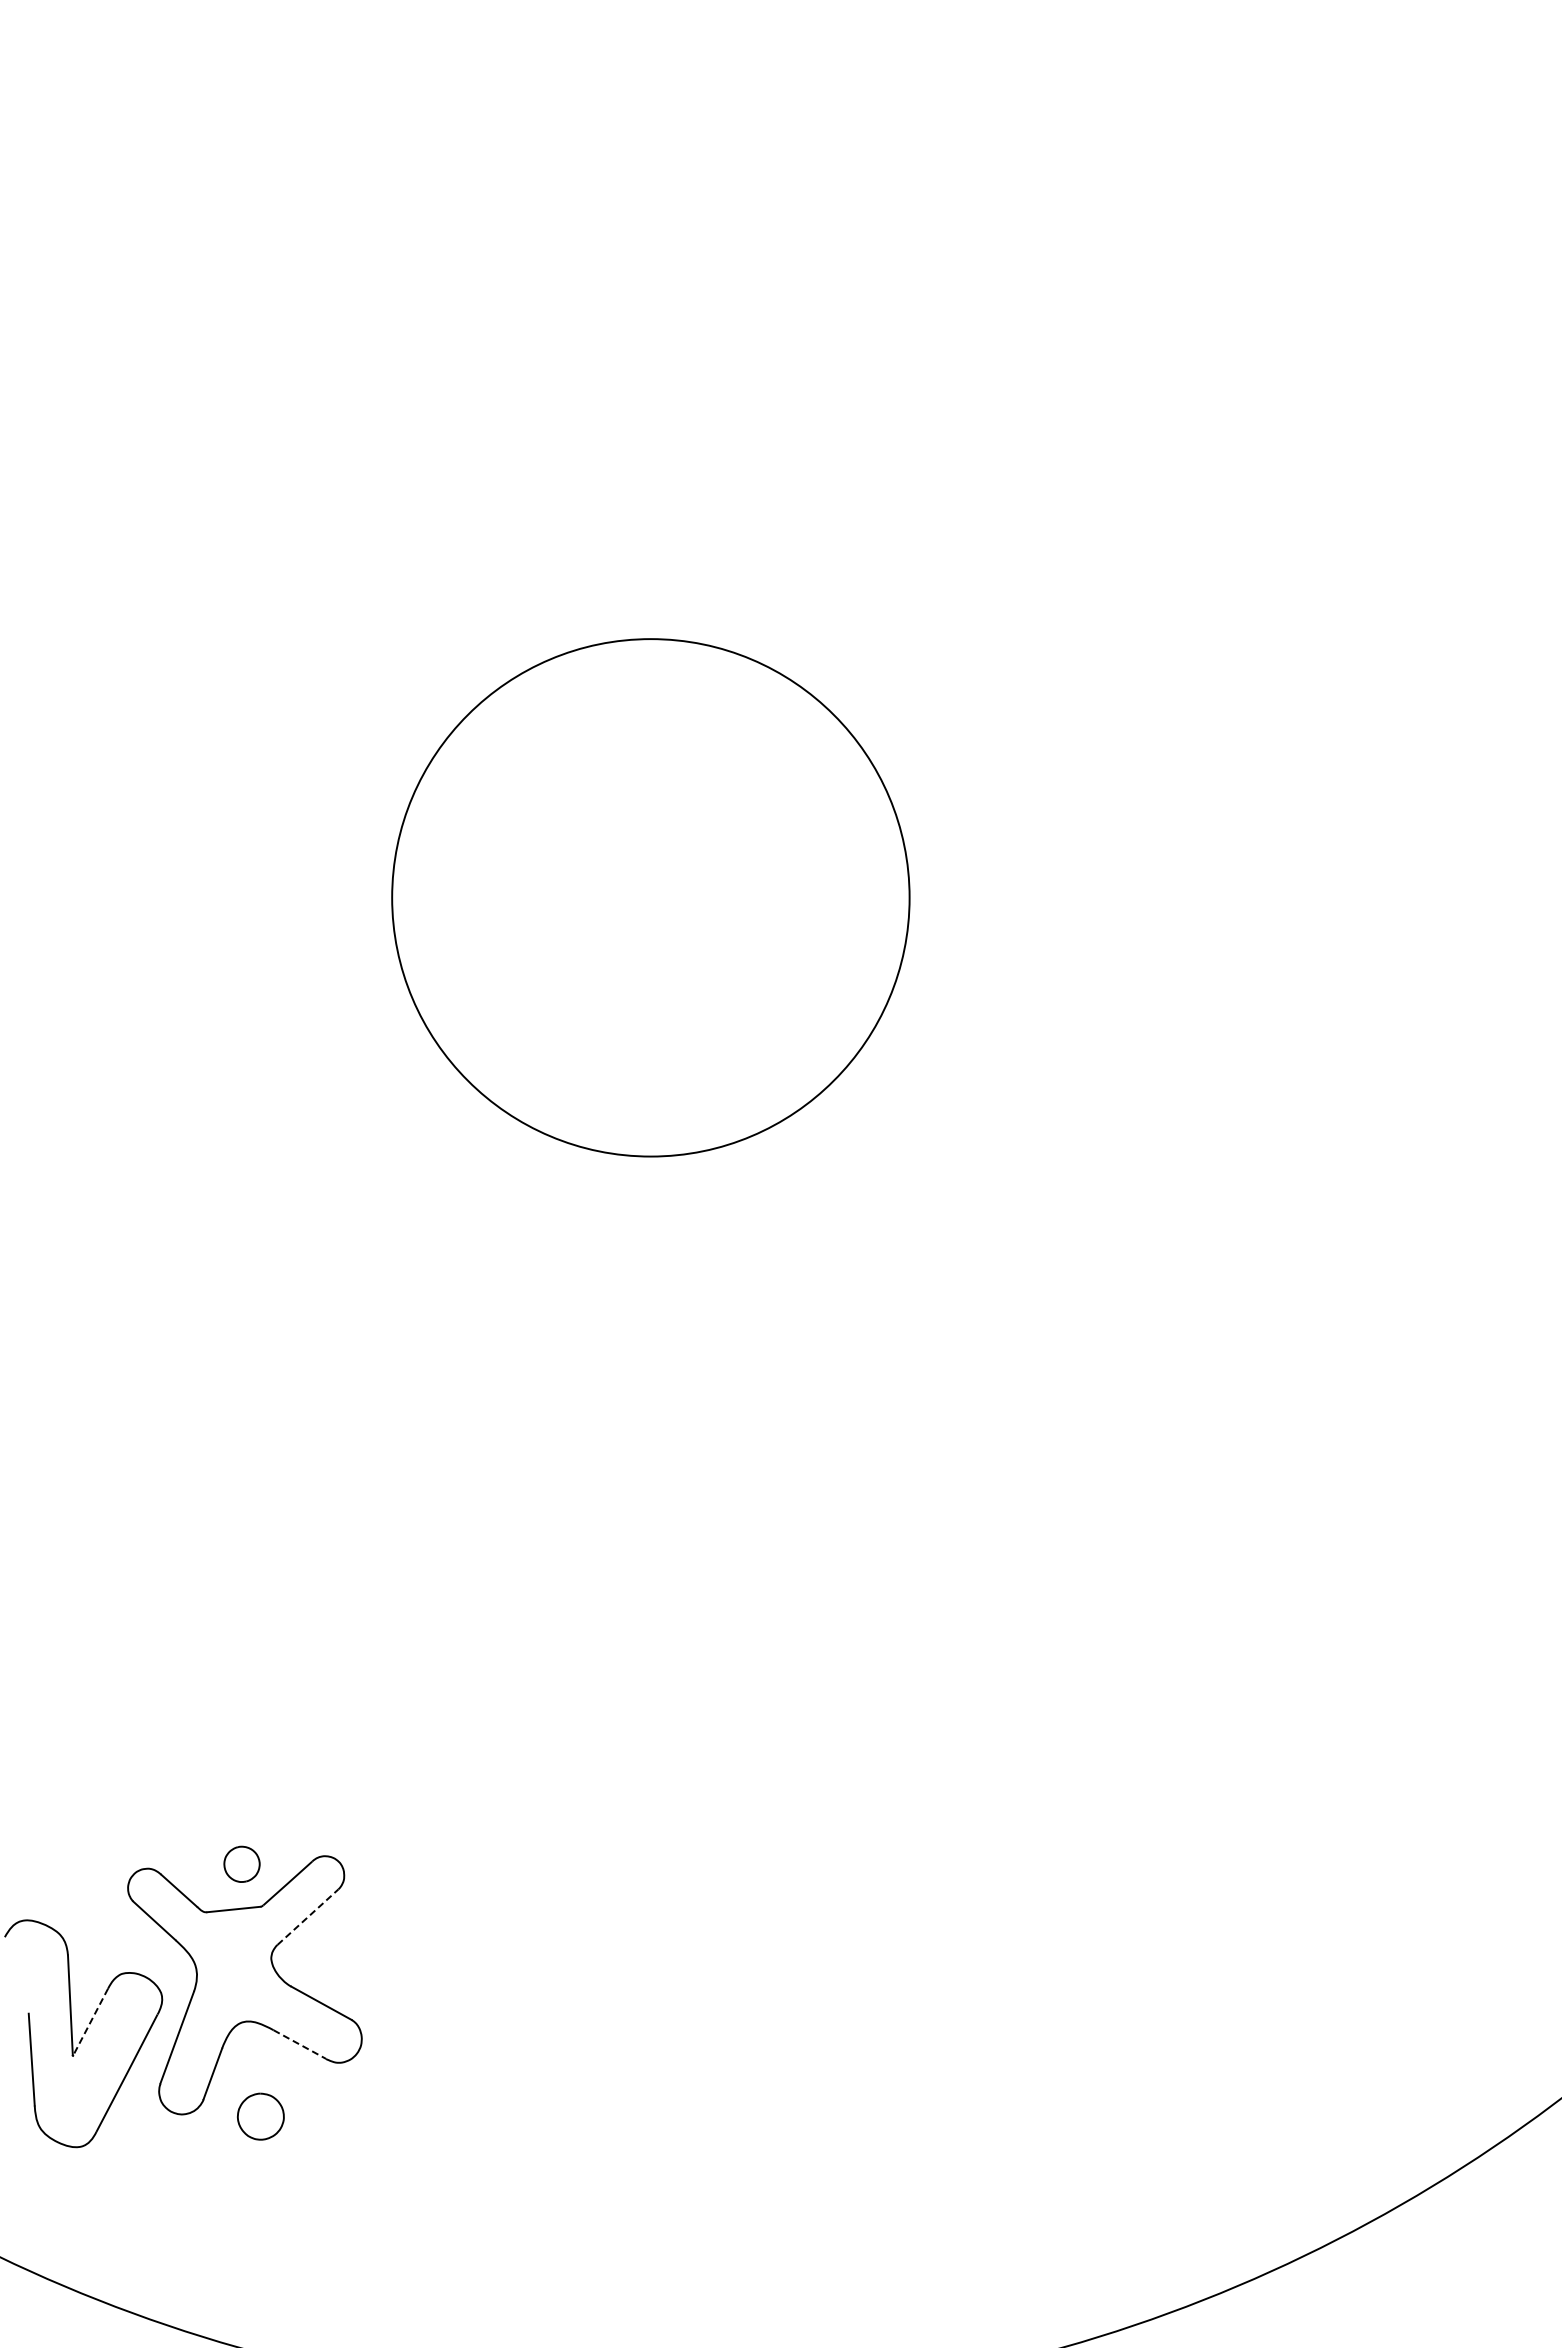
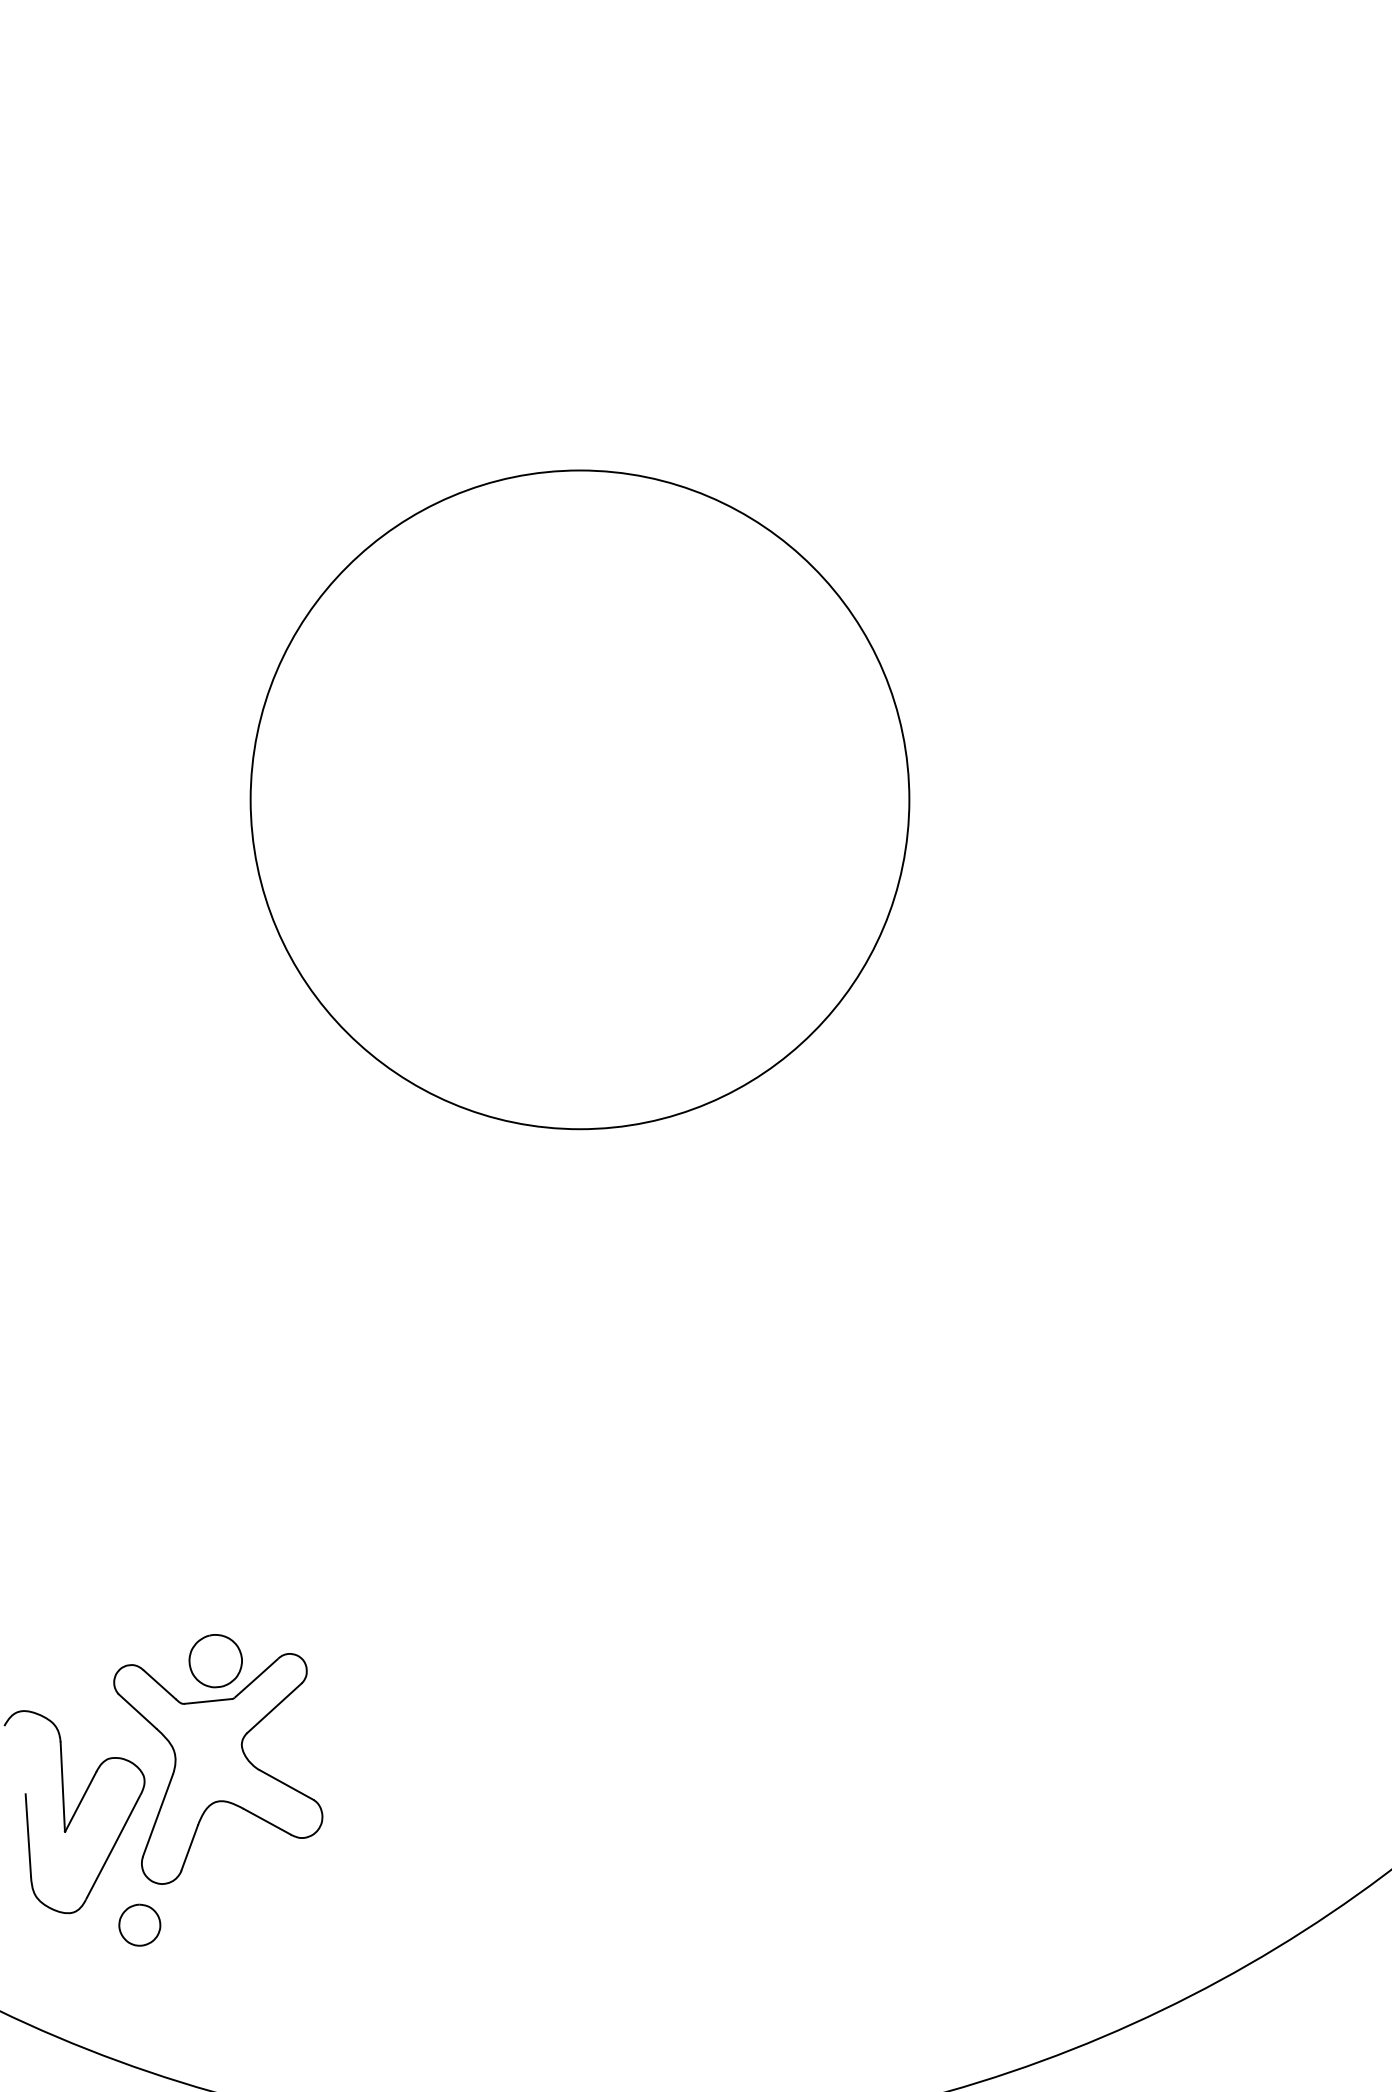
circle: (650, 897) -> (579, 799), size x1.43
part: (241, 1864) -> (215, 1661), size x1.67
line: (308, 1916) -> (274, 1707), dashed -> solid
line: (90, 2022) -> (80, 1802), dashed -> solid
line: (299, 2044) -> (266, 1821), dashed -> solid
part: (260, 2116) -> (139, 1925), moved

